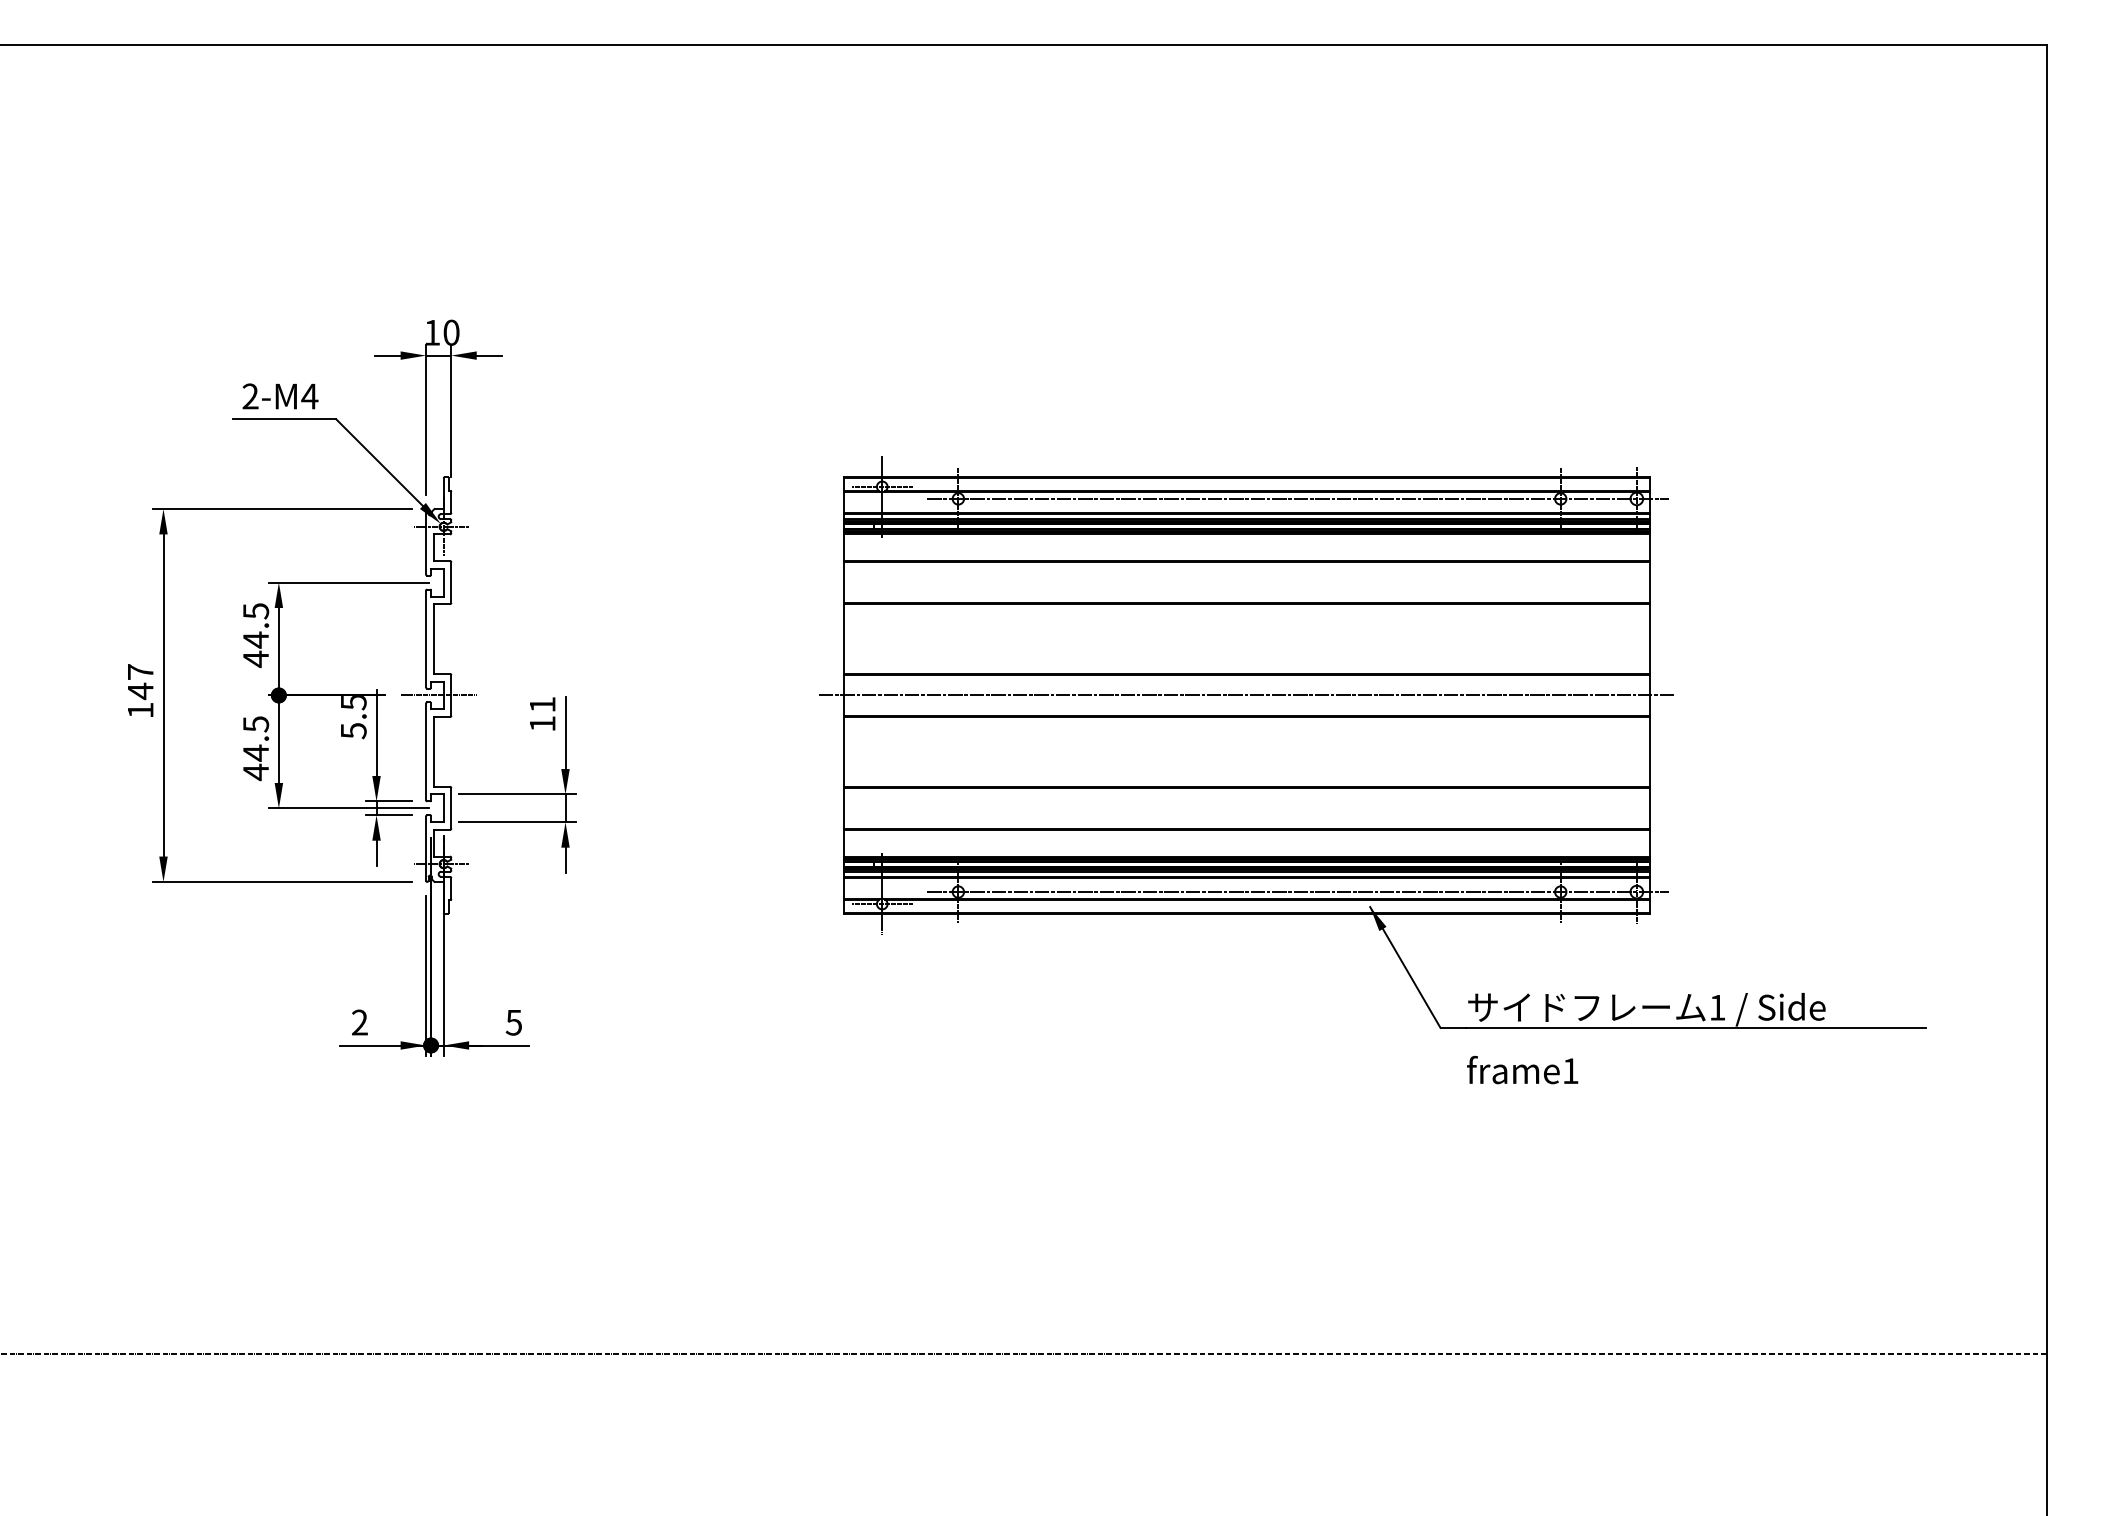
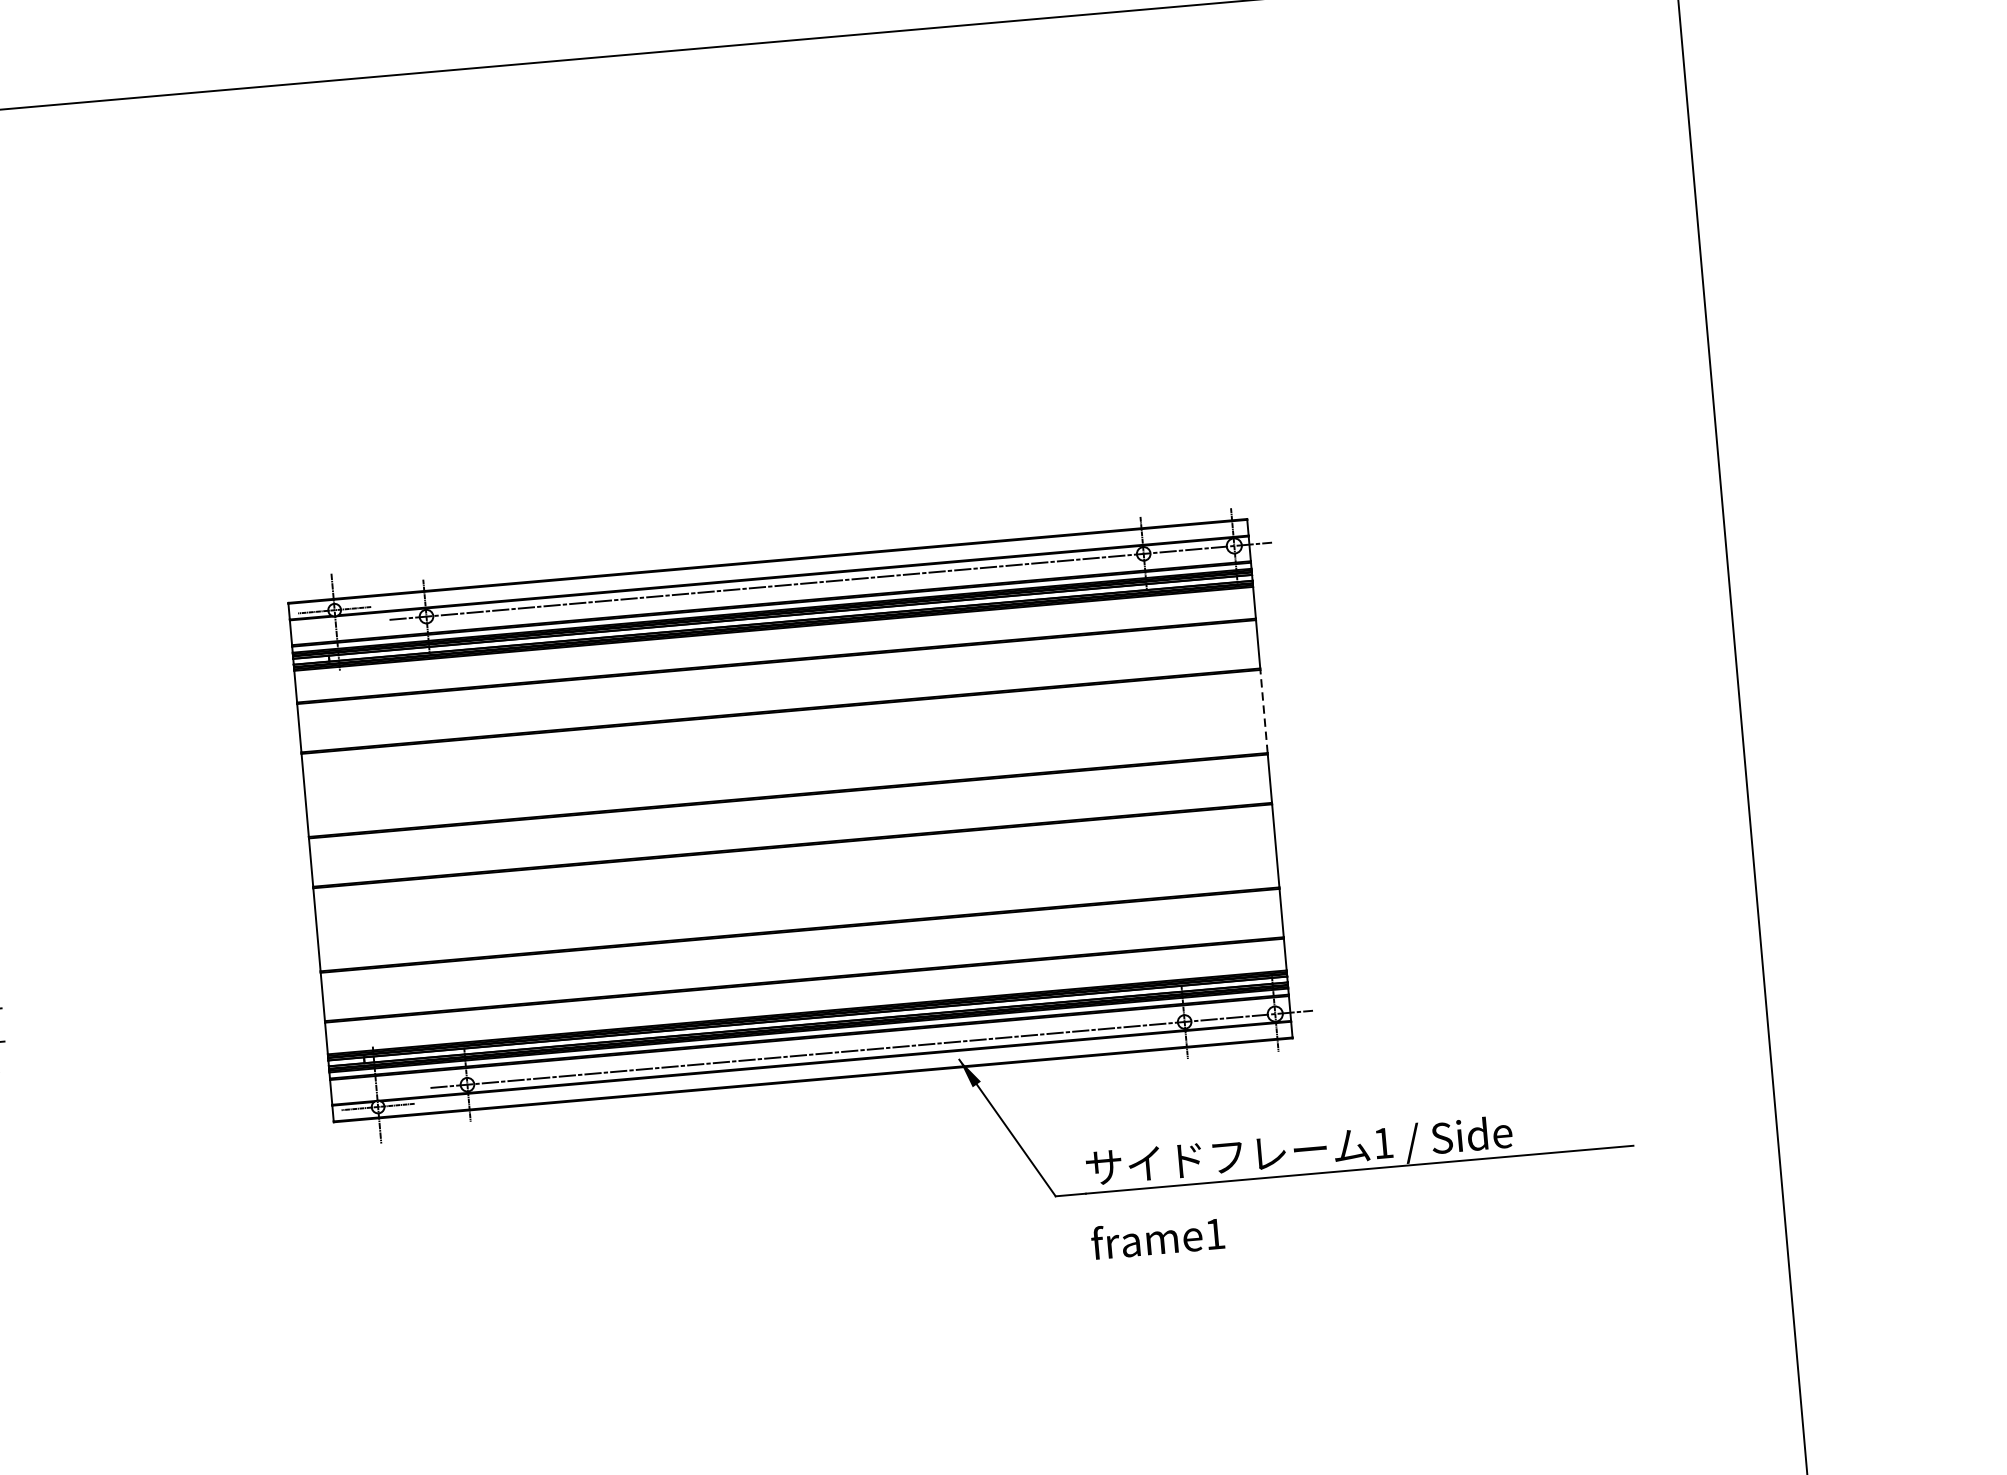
line: (1649, 639) -> (1264, 712), solid -> dashed
line: (1246, 695) -> (790, 820), removed

